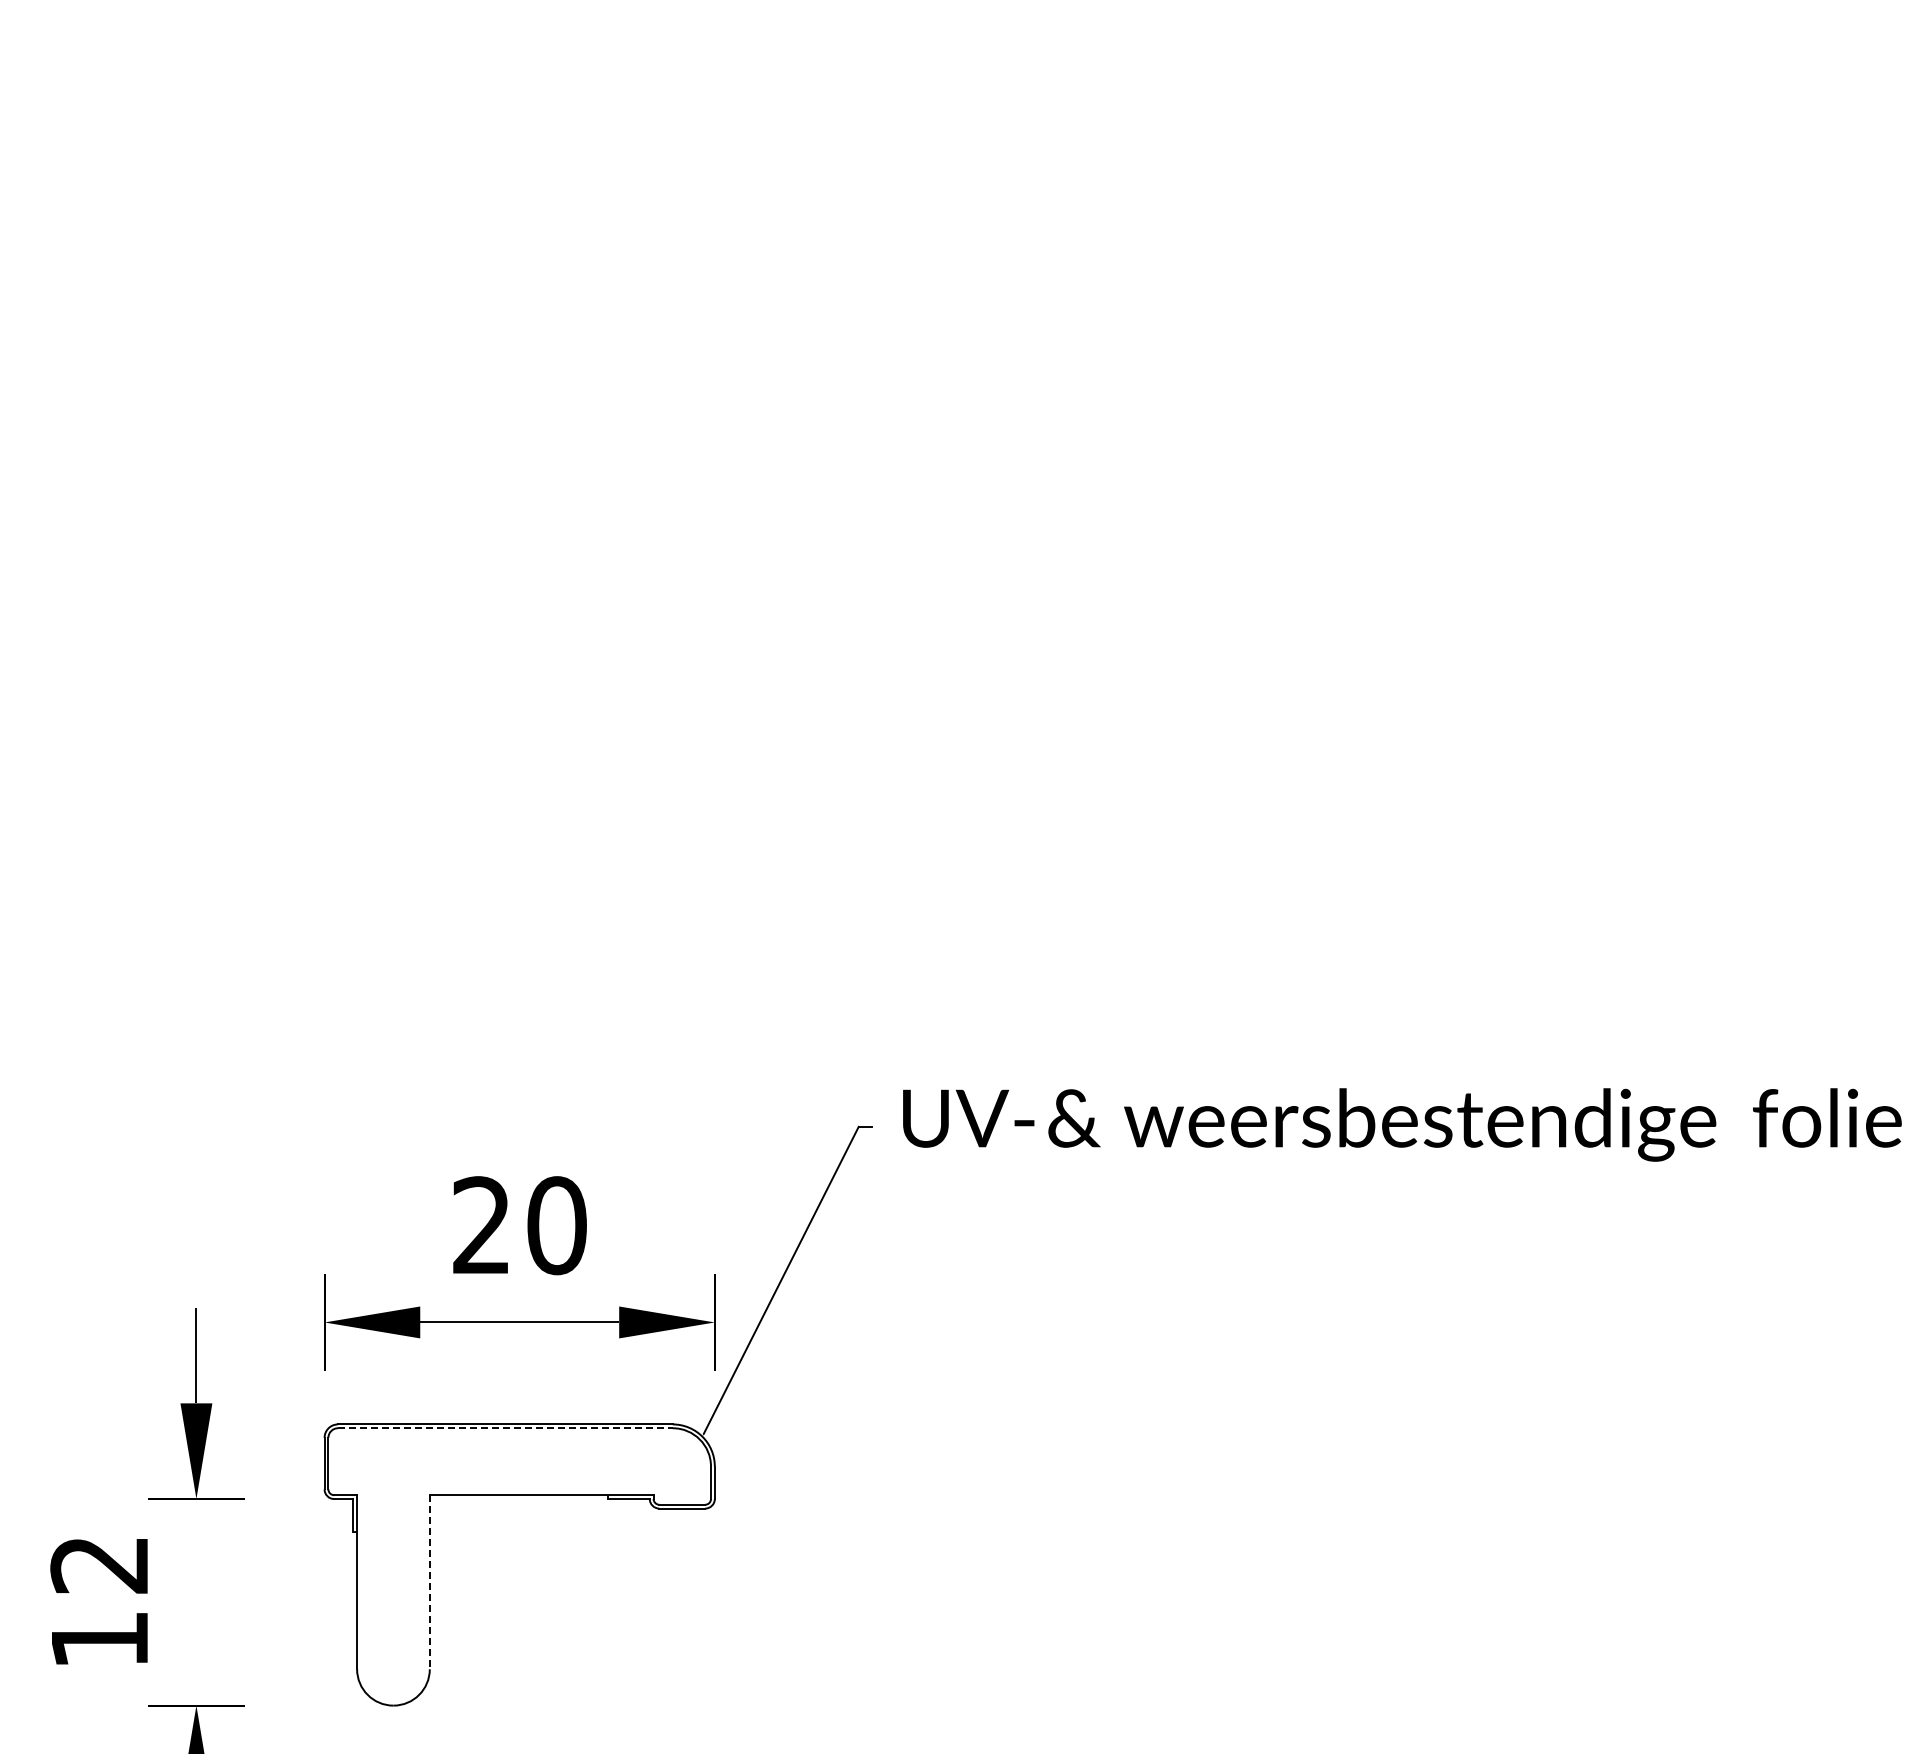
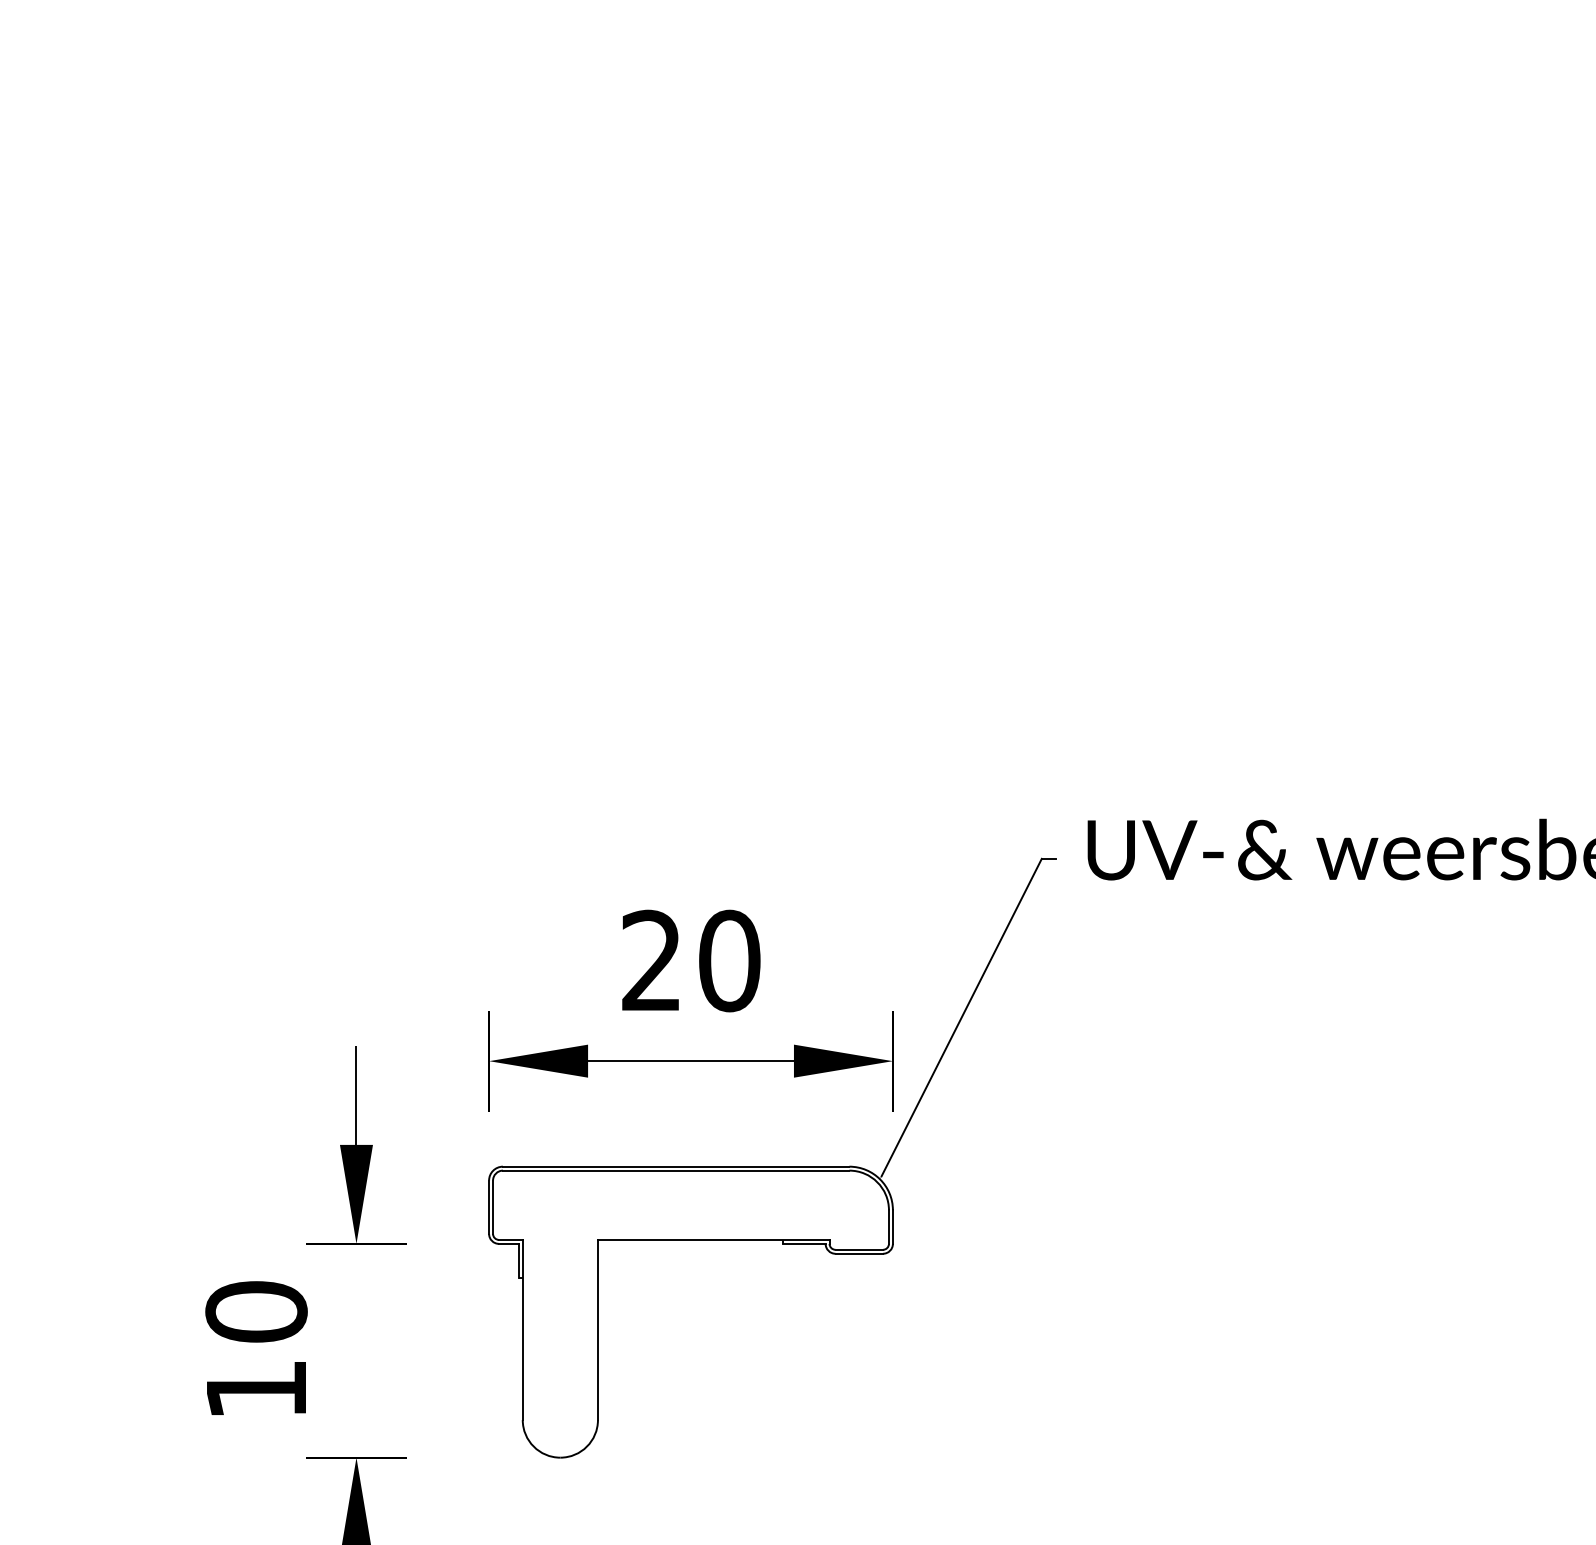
line: (505, 1428) -> (676, 1170), dashed -> solid
text: (99, 1564) -> (256, 1311), 12 -> 10
line: (429, 1582) -> (597, 1330), dashed -> solid

